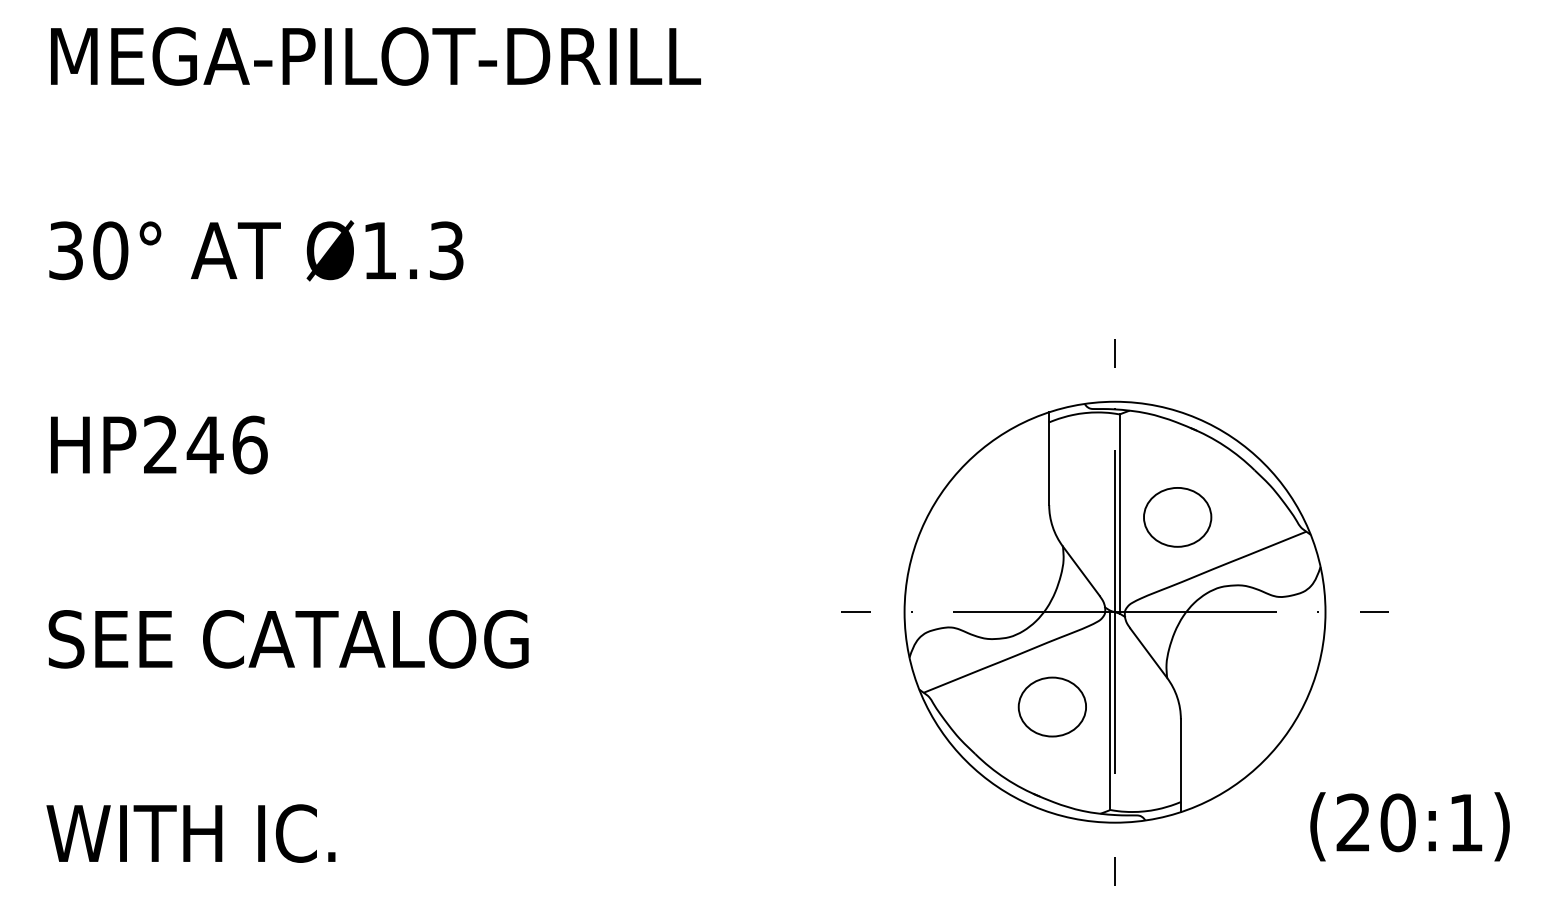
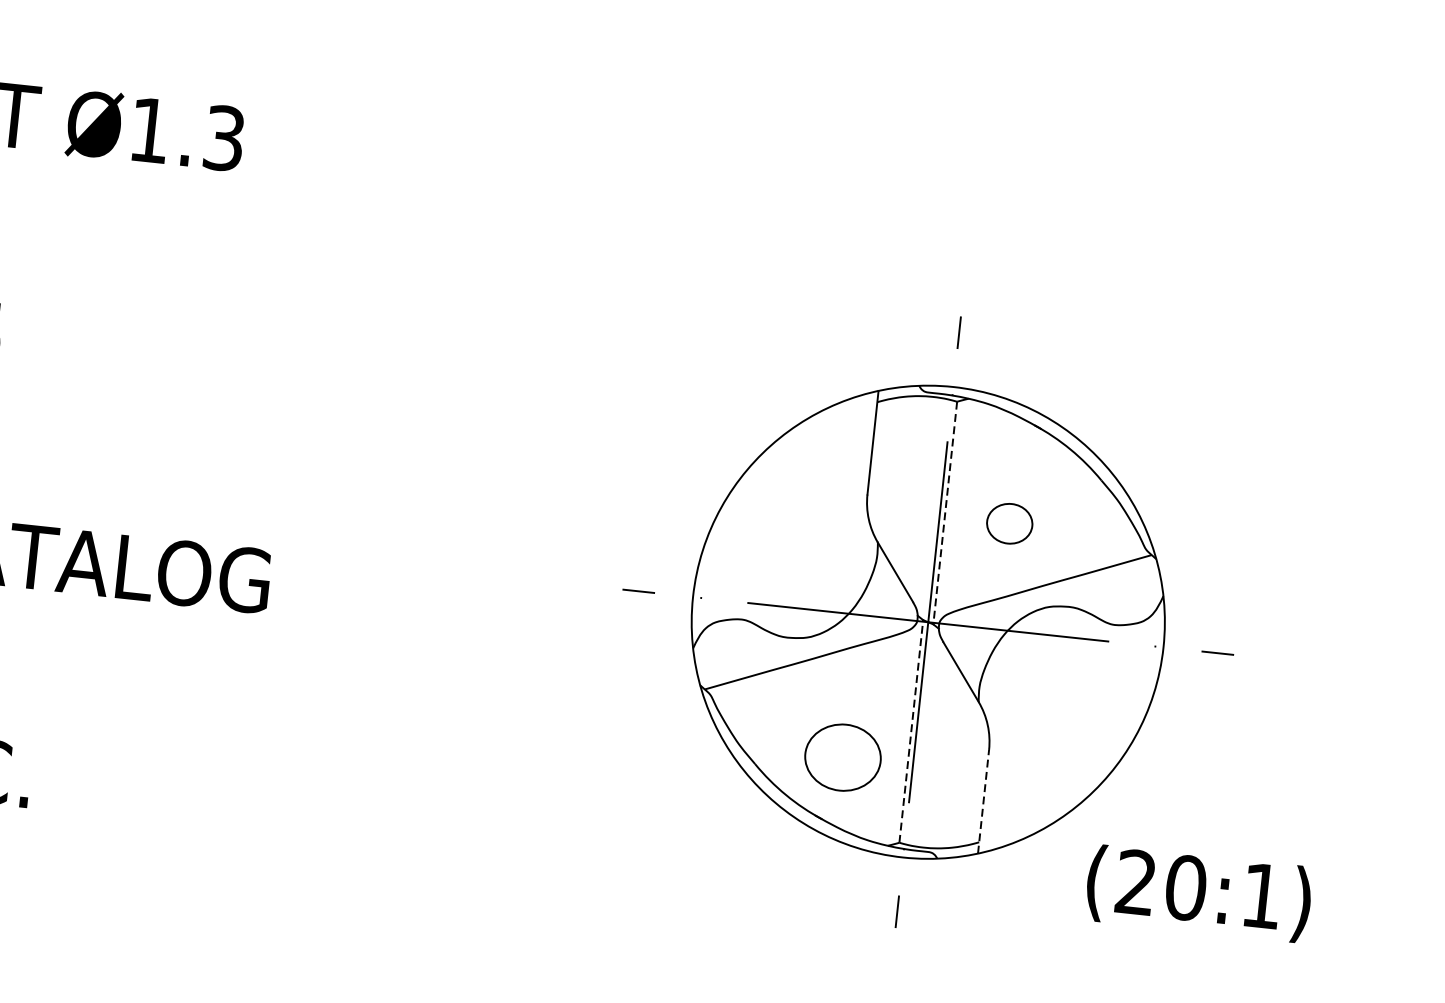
line: (1119, 514) -> (944, 513), solid -> dashed
part: (1177, 517) -> (1009, 523), size x0.6
part: (1051, 706) -> (842, 756), moved
line: (1110, 710) -> (911, 731), solid -> dashed
line: (1180, 765) -> (983, 801), solid -> dashed
text: (1409, 826) -> (1198, 893), moved

